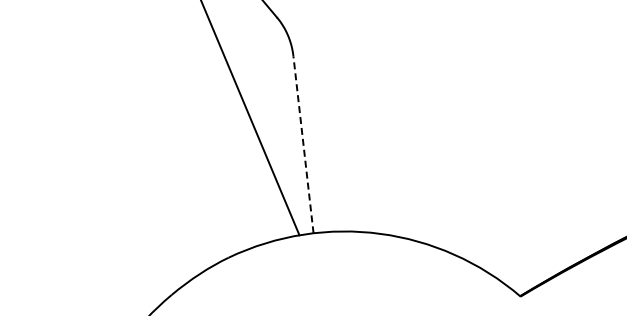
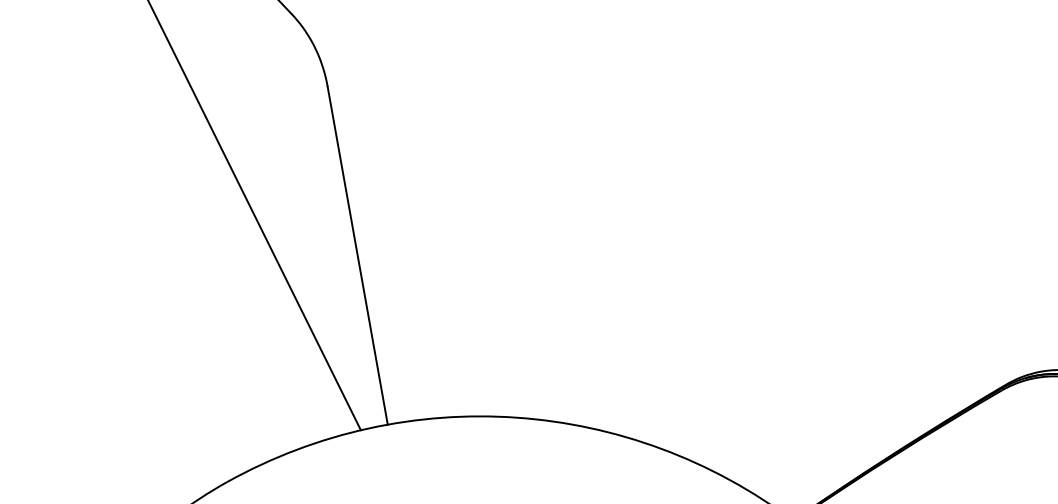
line: (303, 144) -> (357, 254), dashed -> solid

